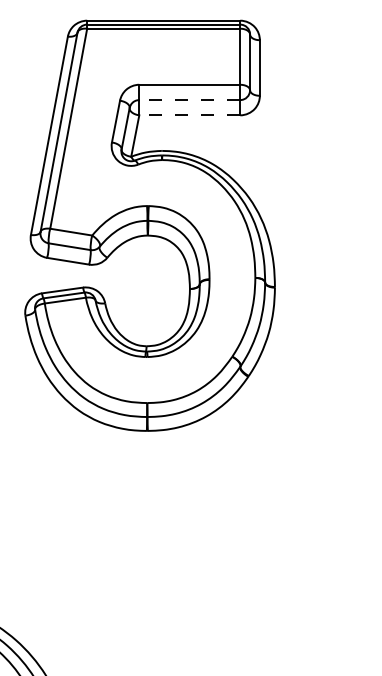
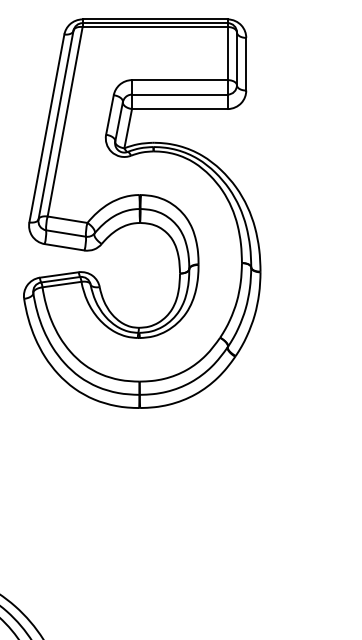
line: (189, 99) -> (179, 94), dashed -> solid
line: (189, 115) -> (179, 109), dashed -> solid

